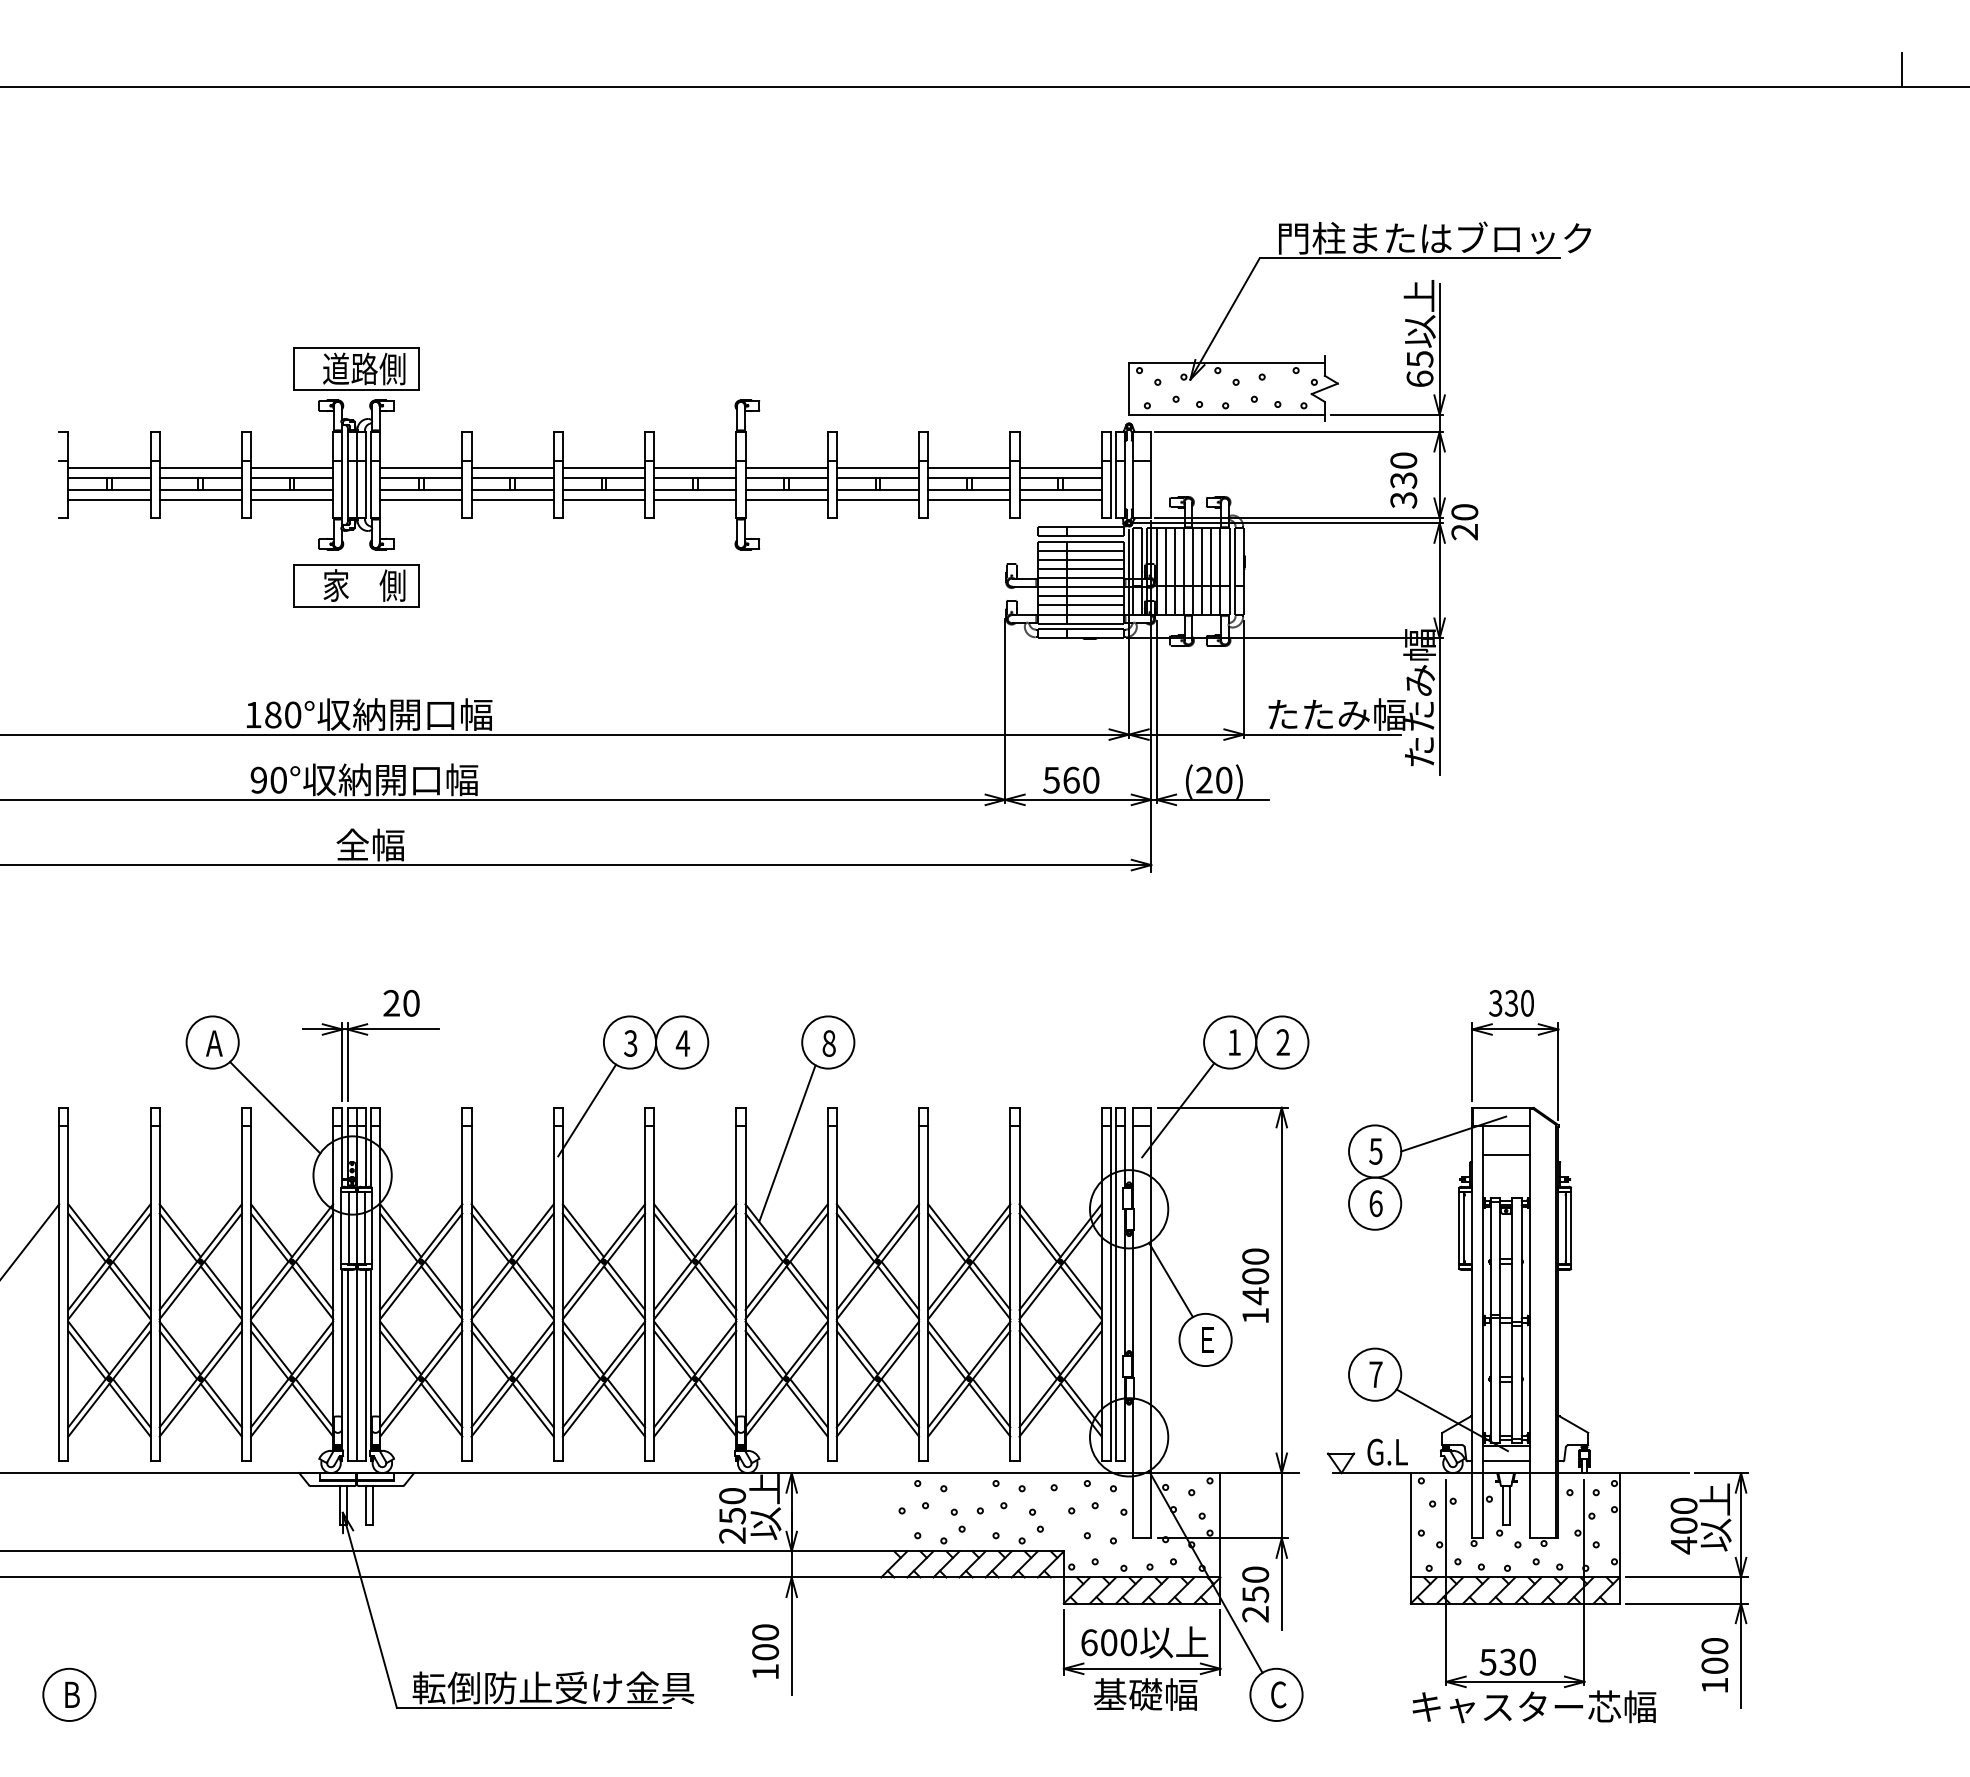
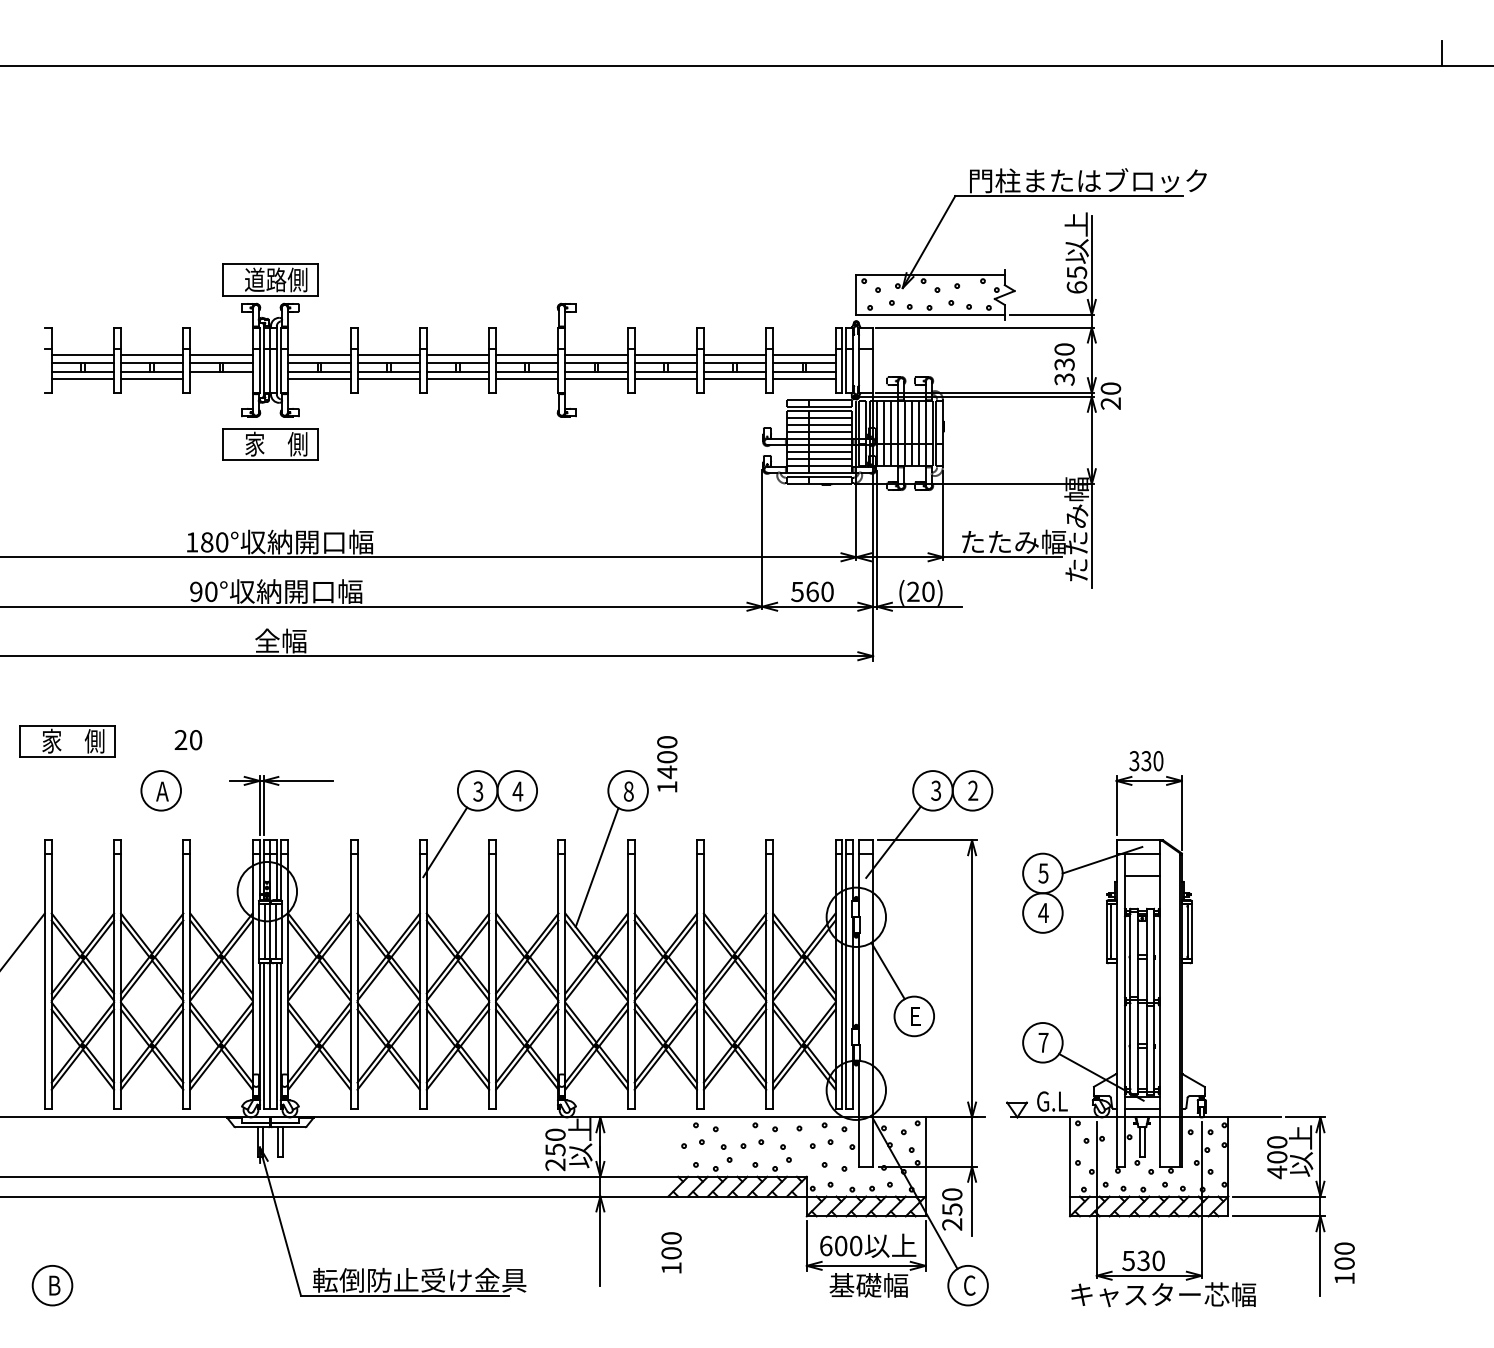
line: (292, 500) -> (221, 379), removed
part: (89, 977) -> (67, 741), added
text: (401, 1003) -> (188, 740), moved
text: (1234, 1042) -> (936, 790), 1 -> 3
line: (275, 1106) -> (208, 839), removed
text: (1375, 1202) -> (1043, 912), 6 -> 4
text: (1255, 1285) -> (667, 764), moved
text: (765, 1651) -> (671, 1252), moved
text: (1714, 1664) -> (1344, 1262), moved

